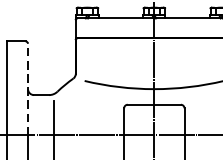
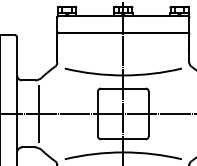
line: (28, 89) -> (17, 75), dashed -> solid

